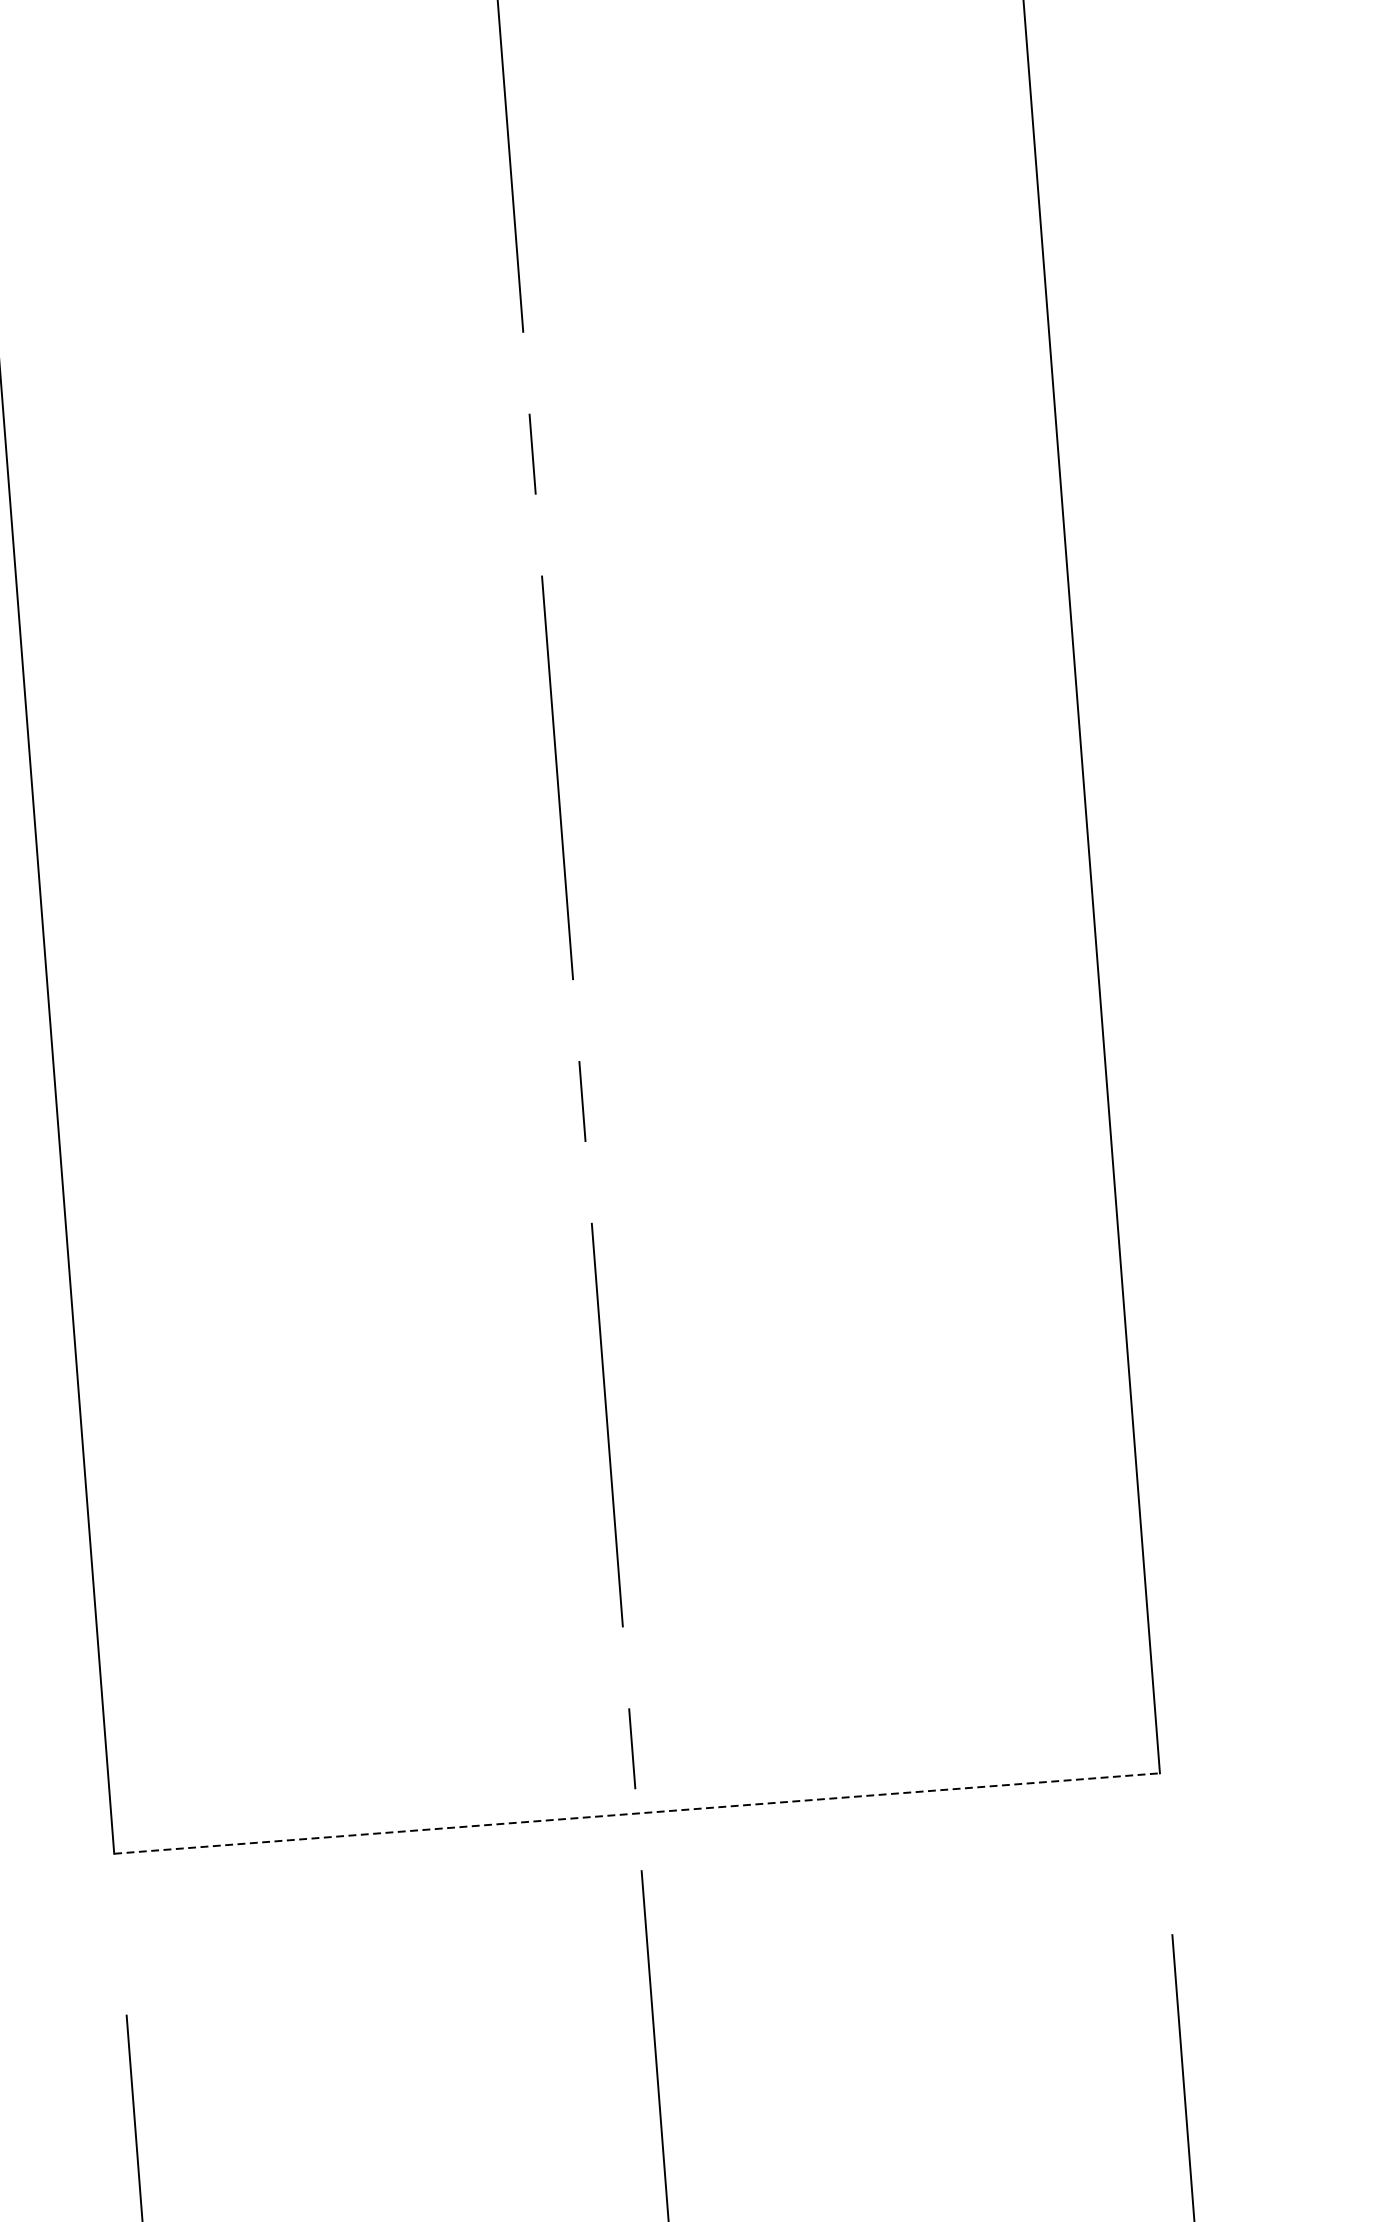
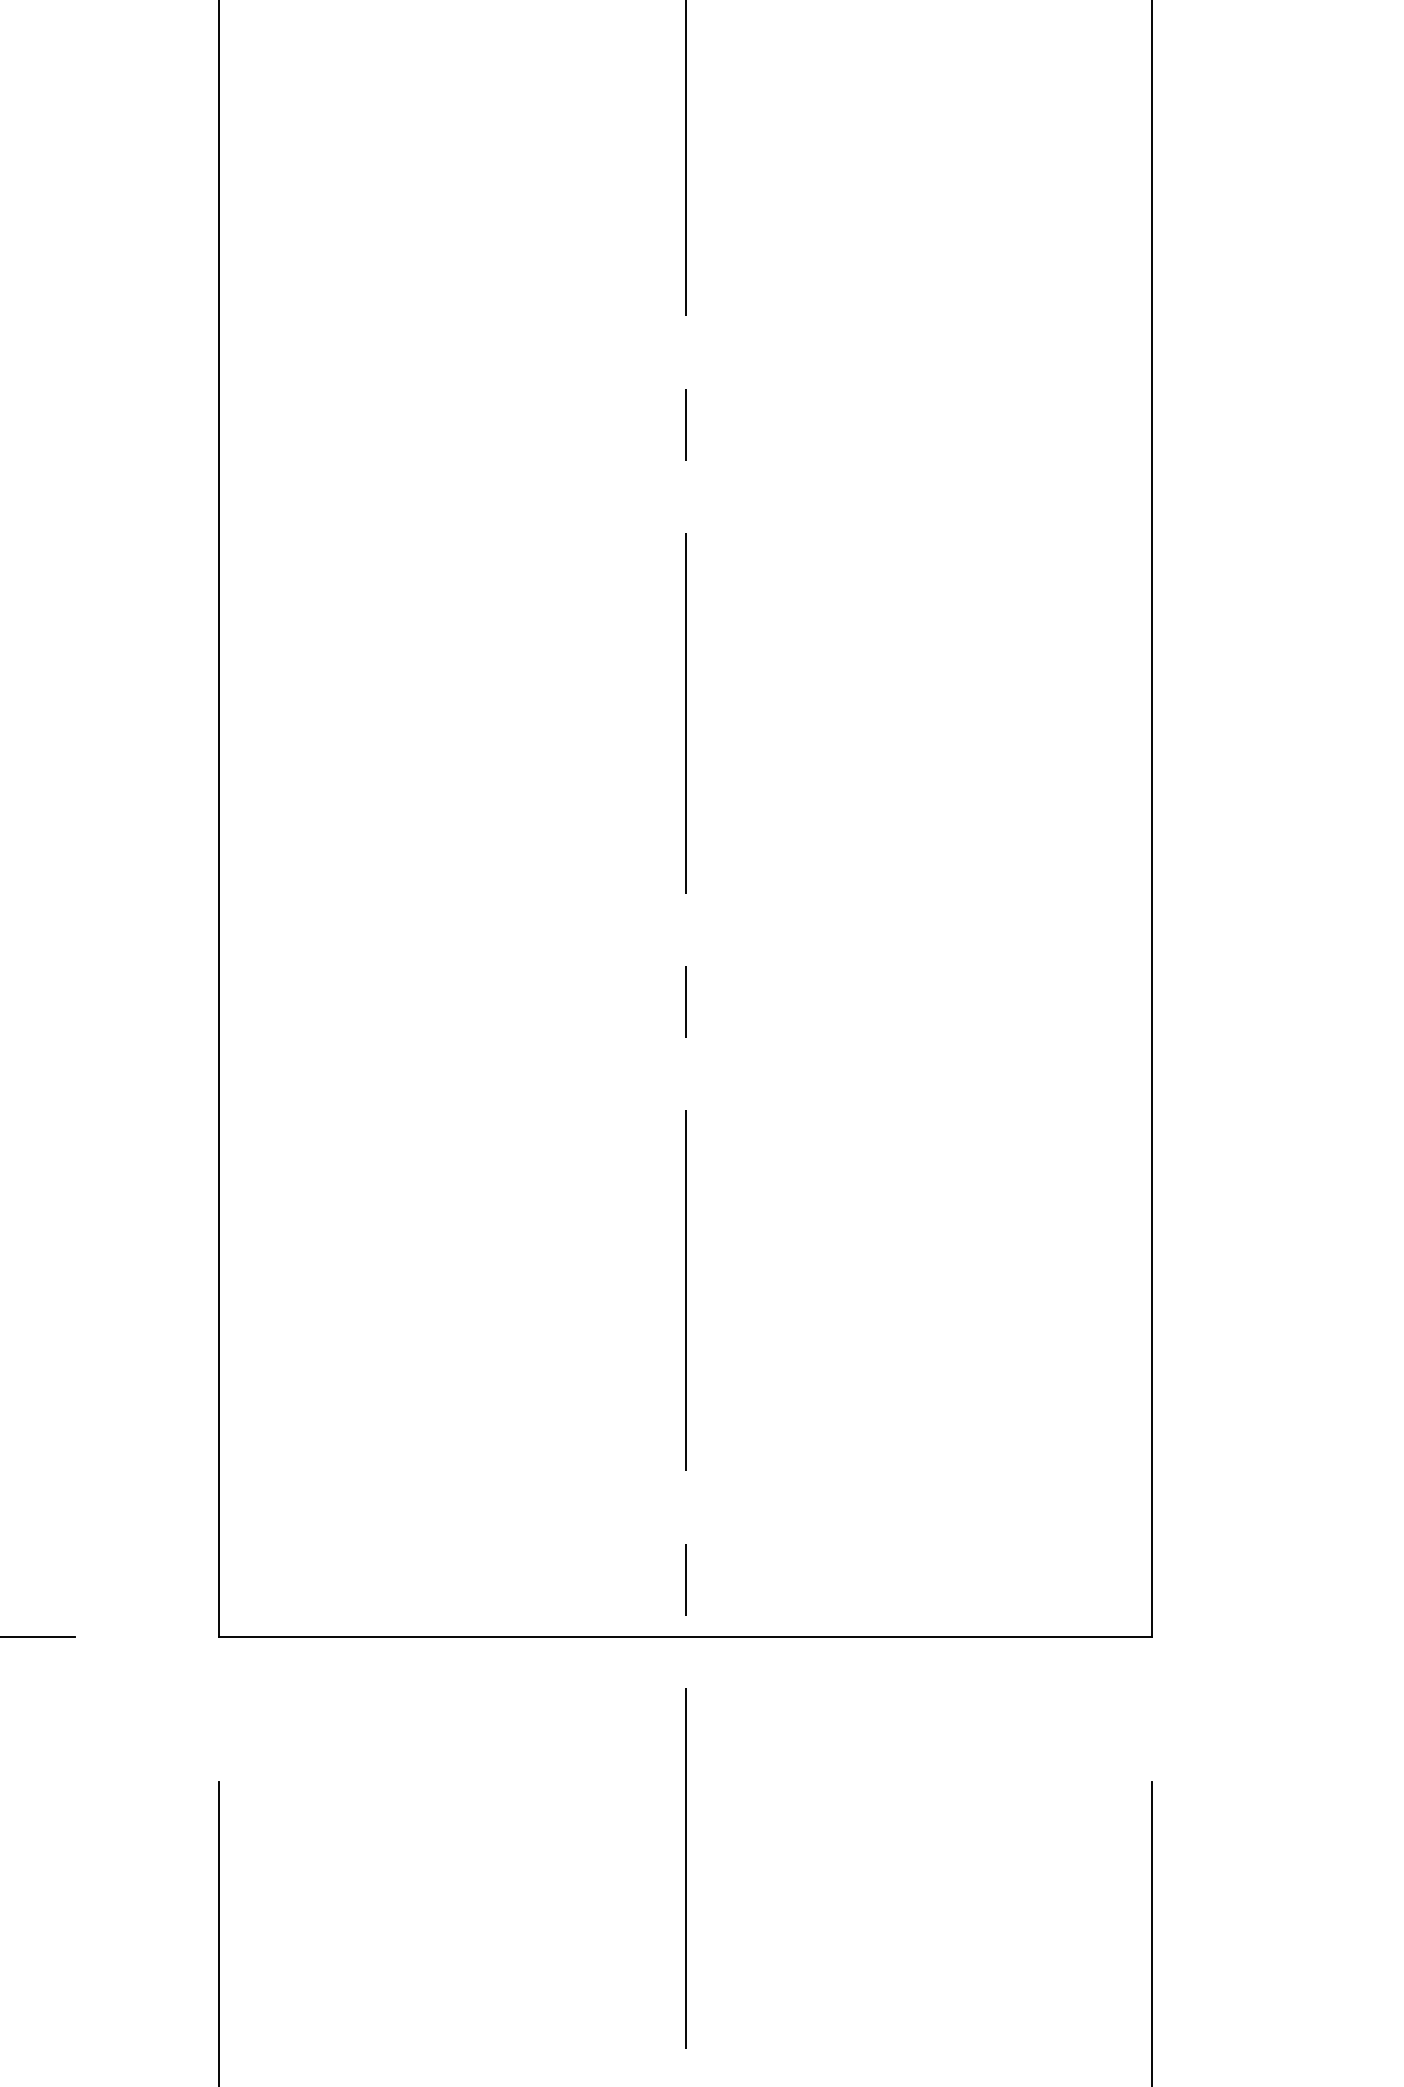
line: (637, 1813) -> (686, 1637), dashed -> solid

